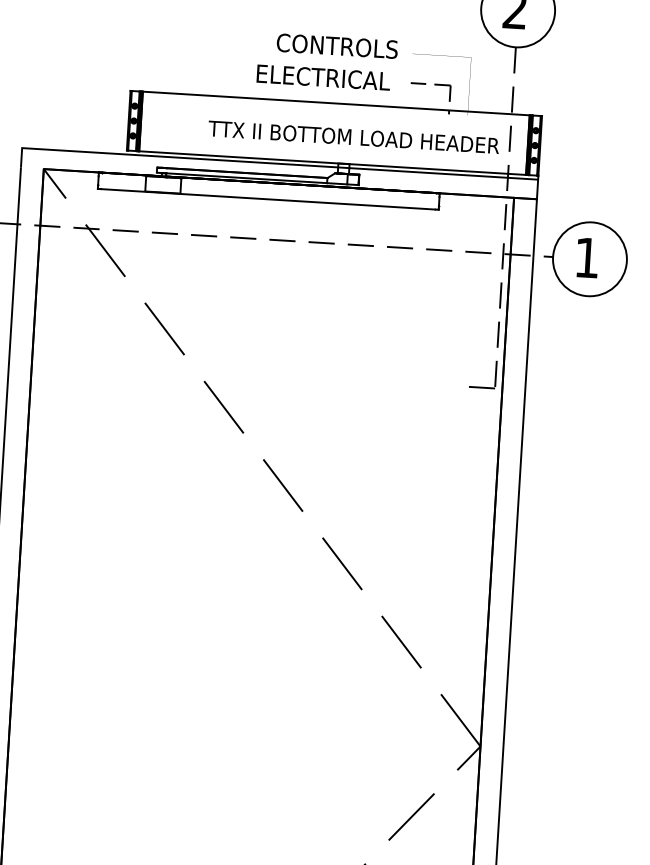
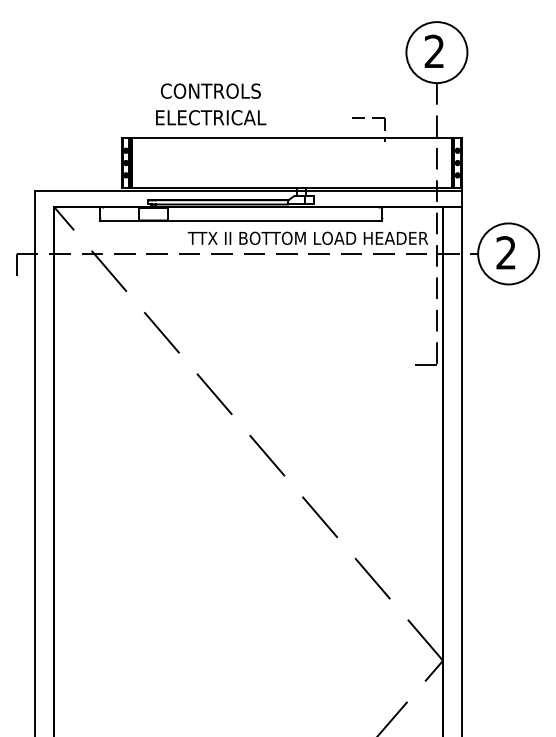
text: (336, 45) -> (210, 90), moved
text: (324, 77) -> (211, 117), moved
text: (353, 136) -> (307, 237), moved
text: (586, 257) -> (505, 252), 1 -> 2

